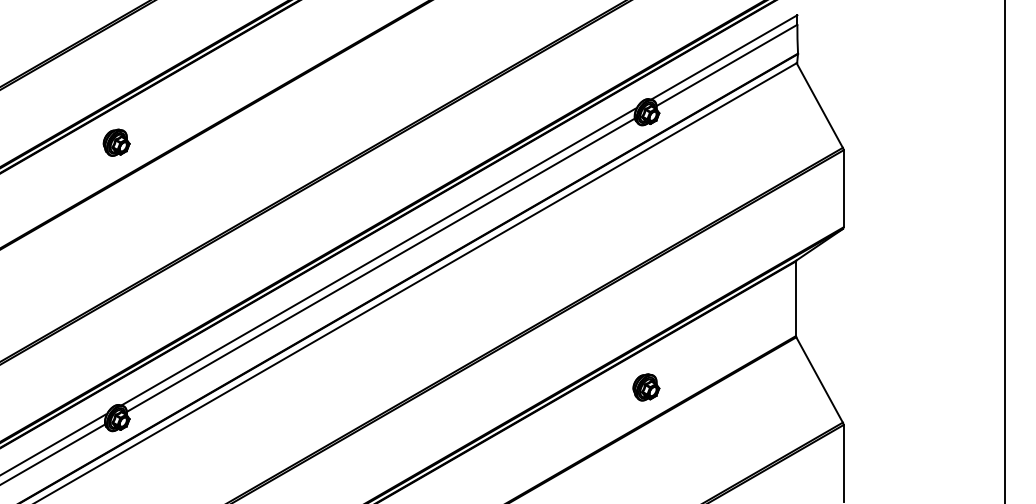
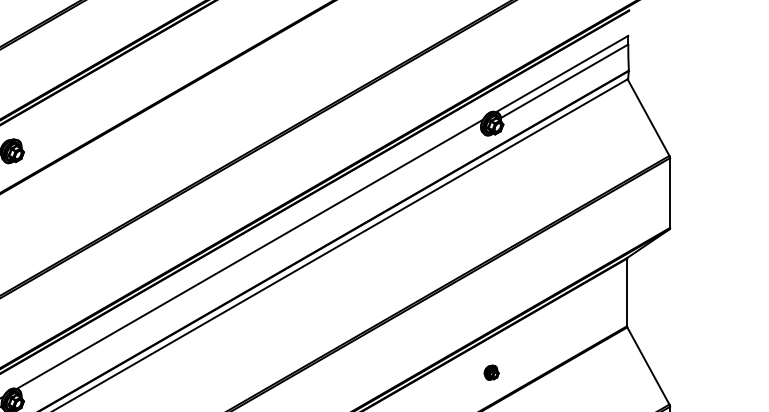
line: (380, 264) -> (251, 261), removed
part: (646, 387) -> (491, 372), size x0.6

